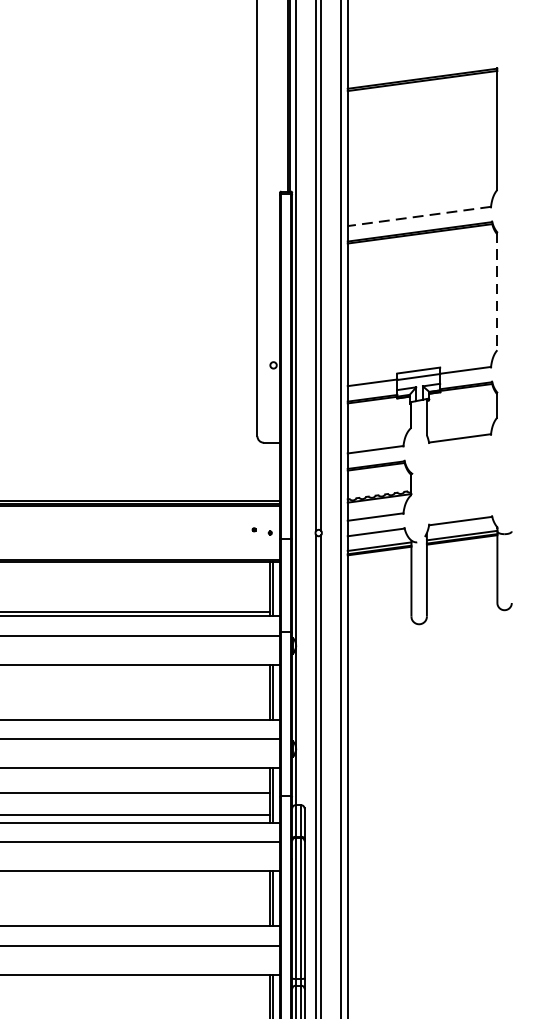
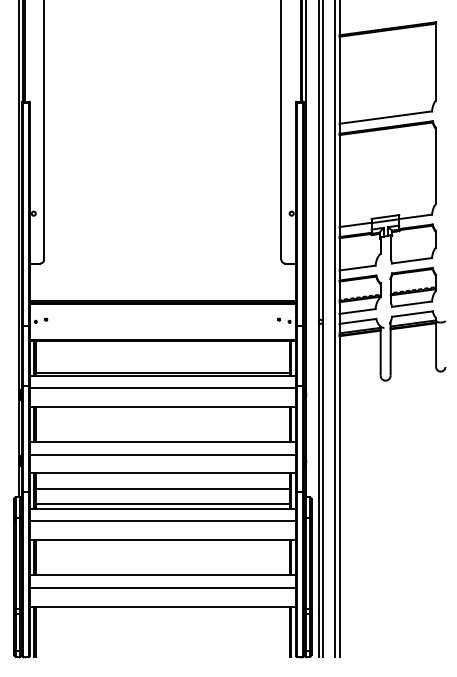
line: (418, 216) -> (385, 117), dashed -> solid
line: (498, 292) -> (436, 166), dashed -> solid
part: (460, 478) -> (412, 286), added

